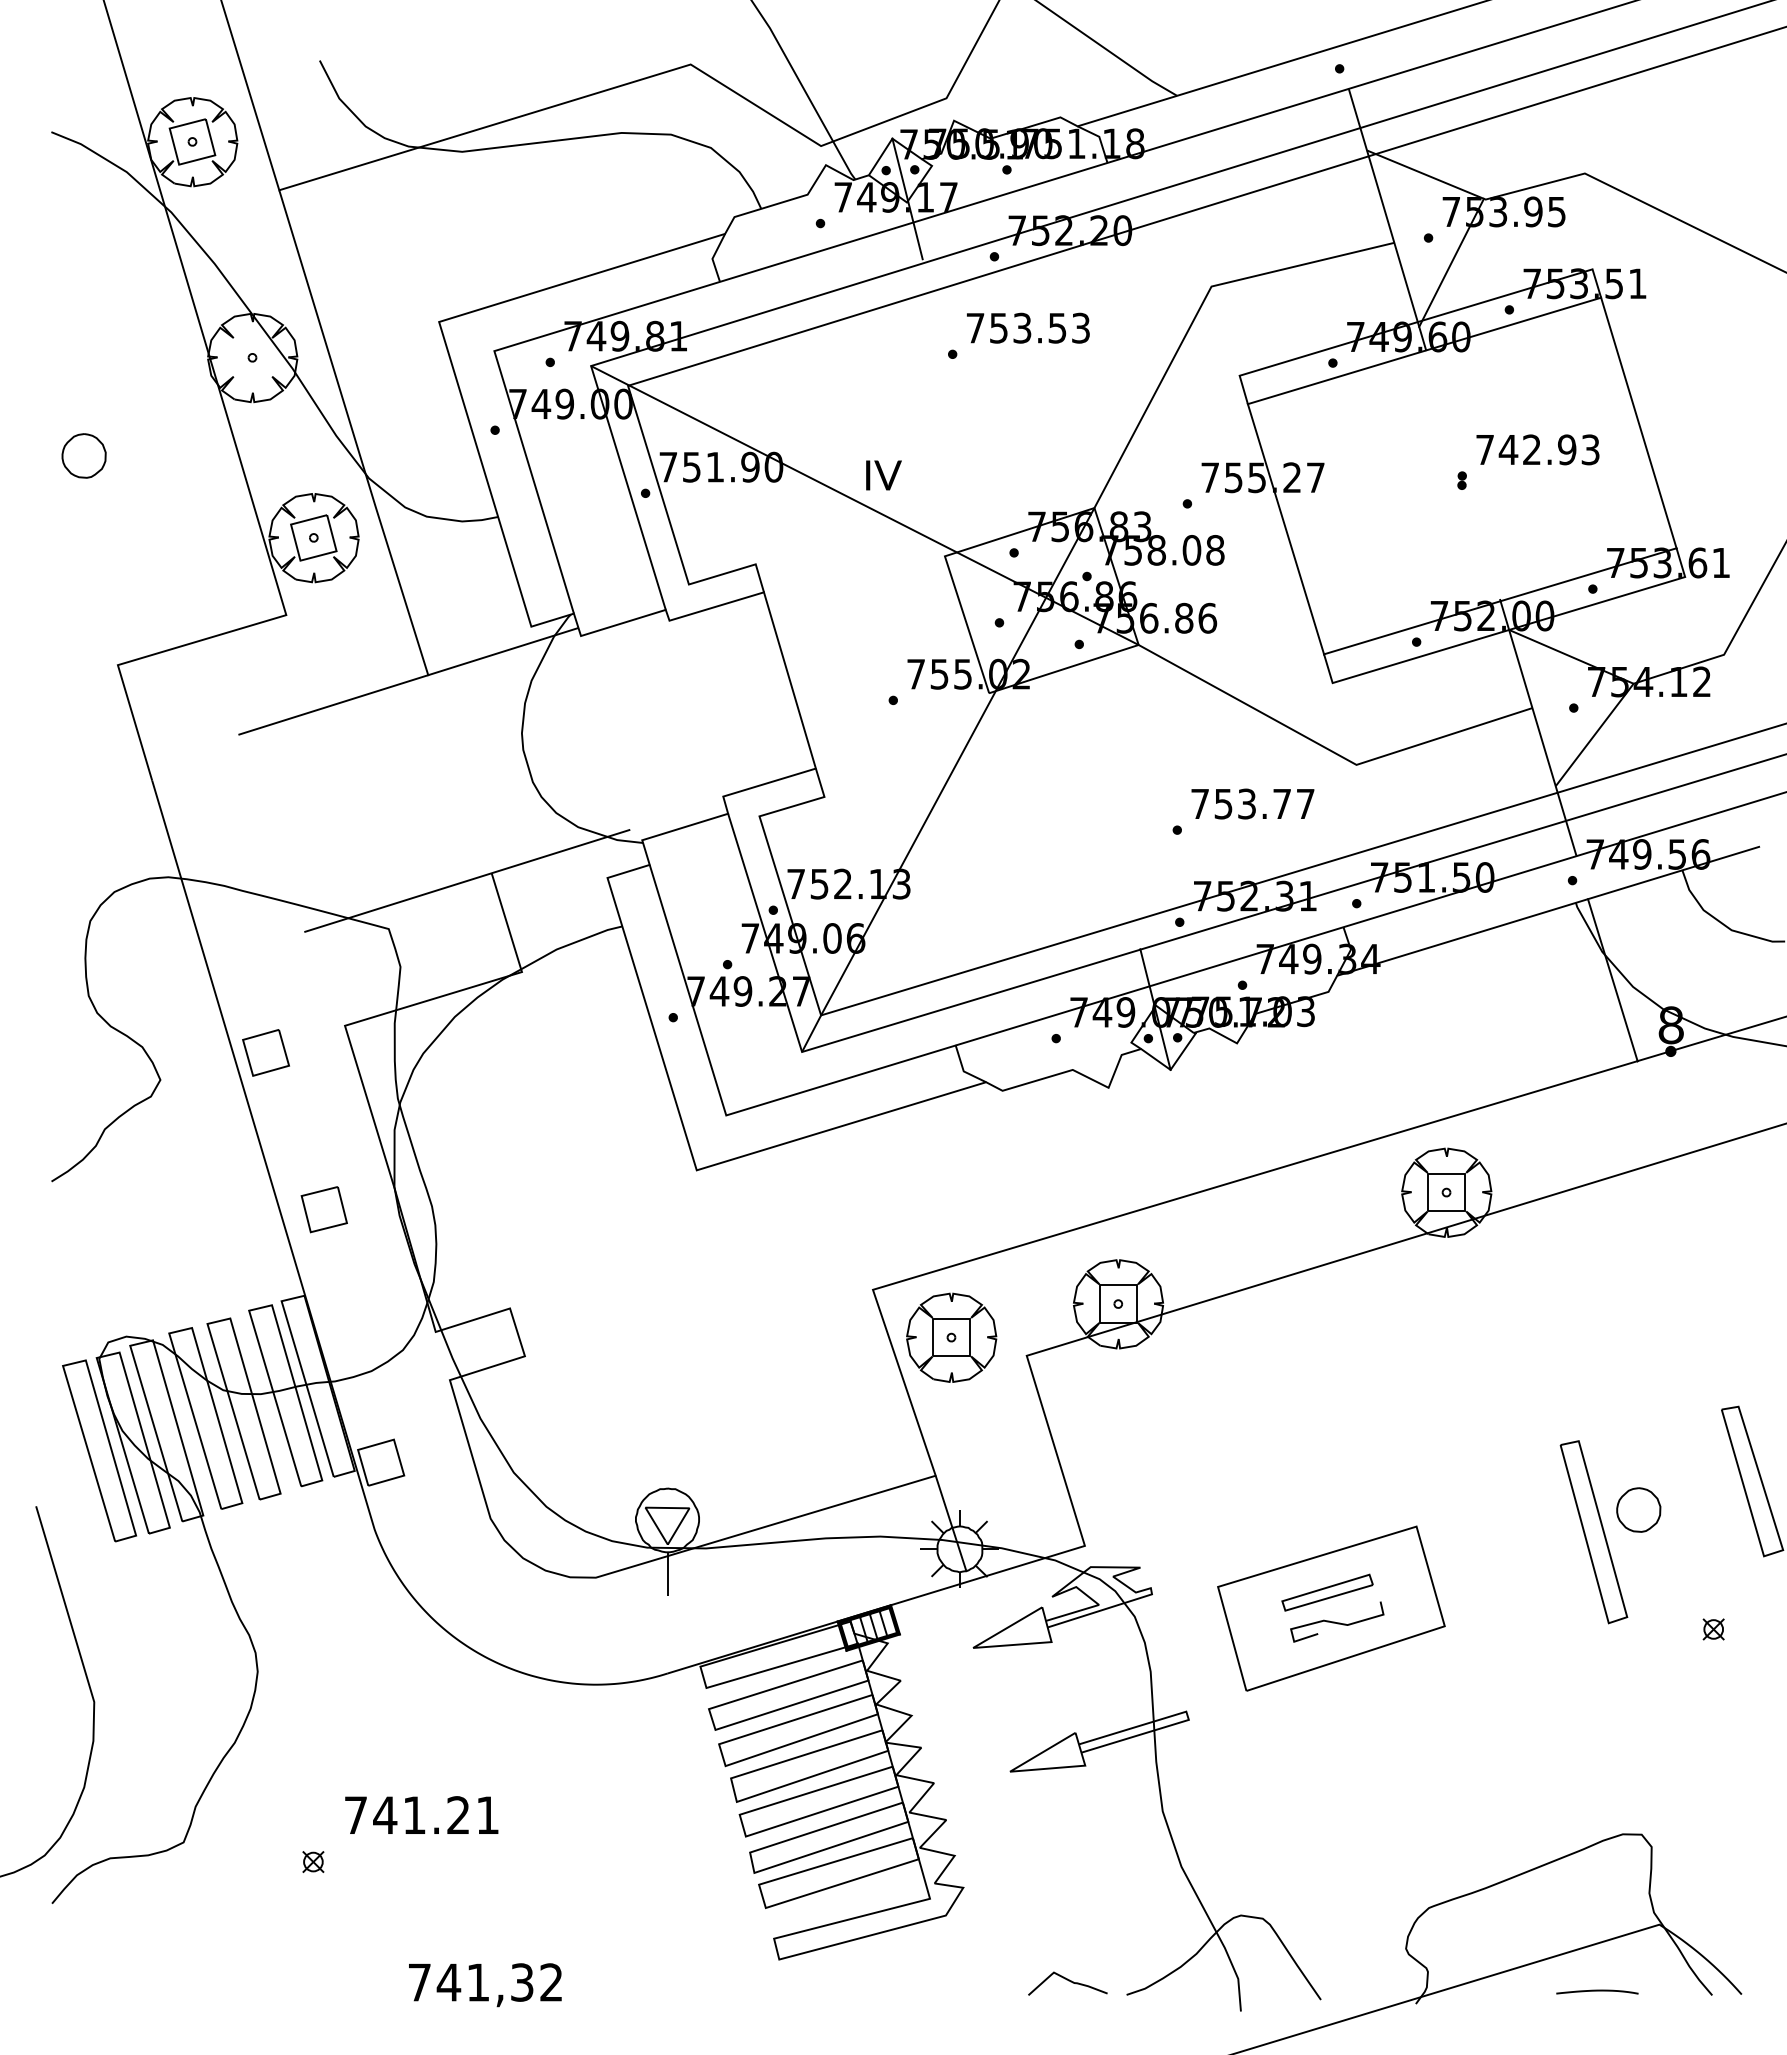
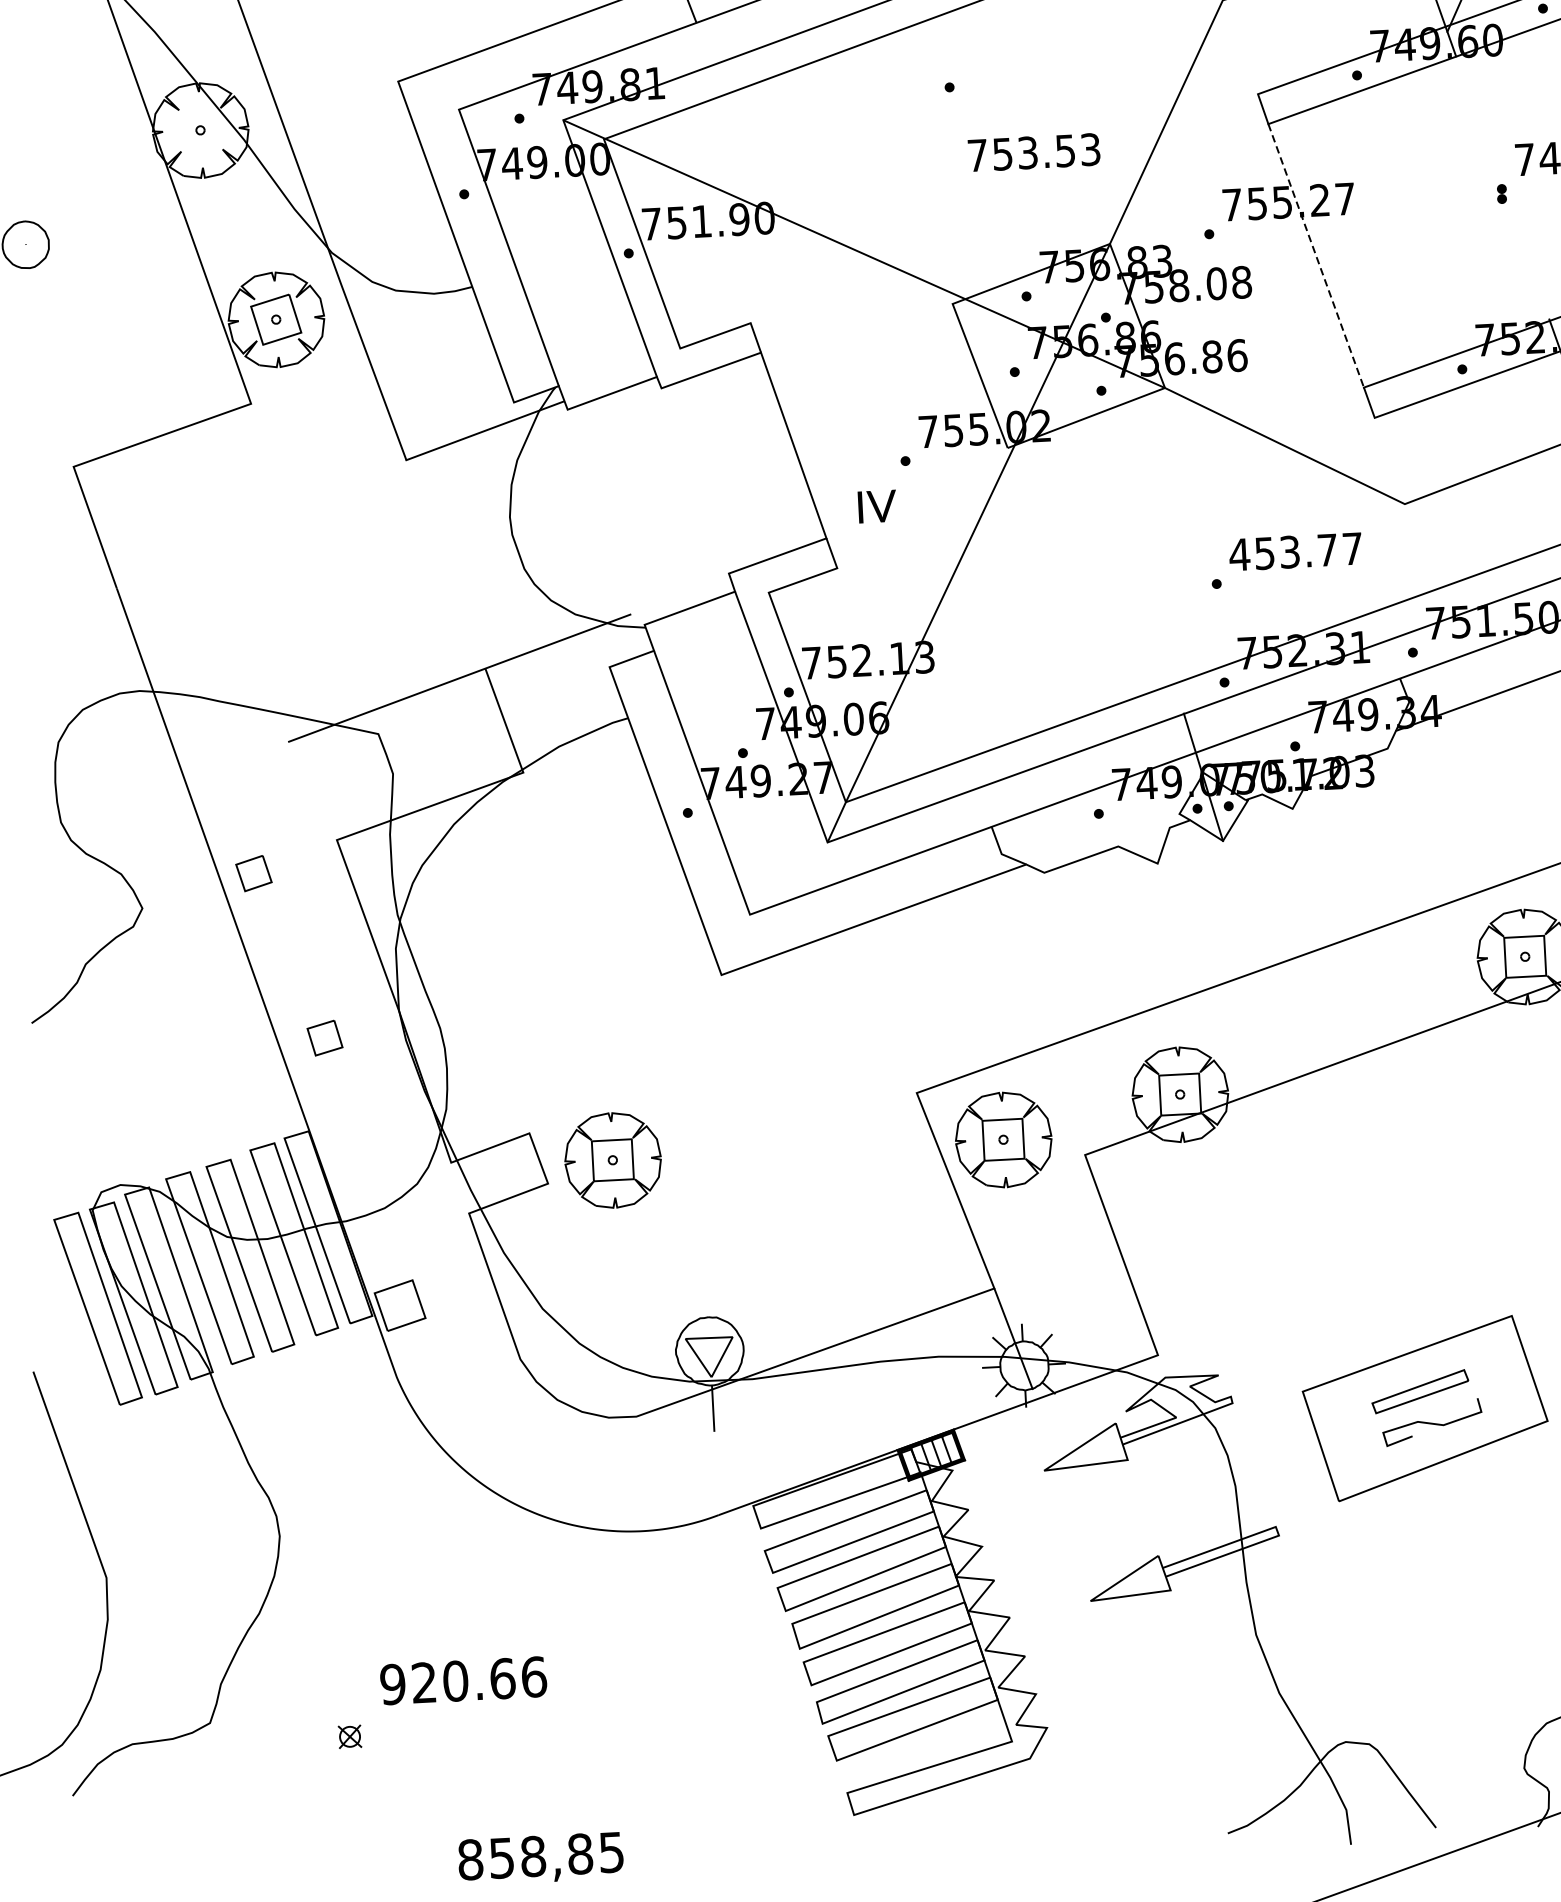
text: (1028, 327) -> (1034, 151), moved
text: (883, 475) -> (876, 506), moved
line: (1285, 529) -> (1315, 256), solid -> dashed
line: (333, 704) -> (306, 496), removed
text: (1199, 803) -> (1238, 554), 753.77 -> 453.77
part: (265, 1052) -> (253, 873), size x0.7
part: (323, 1209) -> (324, 1037), size x0.7
part: (586, 1337) -> (612, 1160), added
text: (421, 1815) -> (463, 1680), 741.21 -> 920.66
curve: (1068, 1981) -> (1164, 1822), removed
text: (485, 1982) -> (540, 1856), 741,32 -> 858,85

